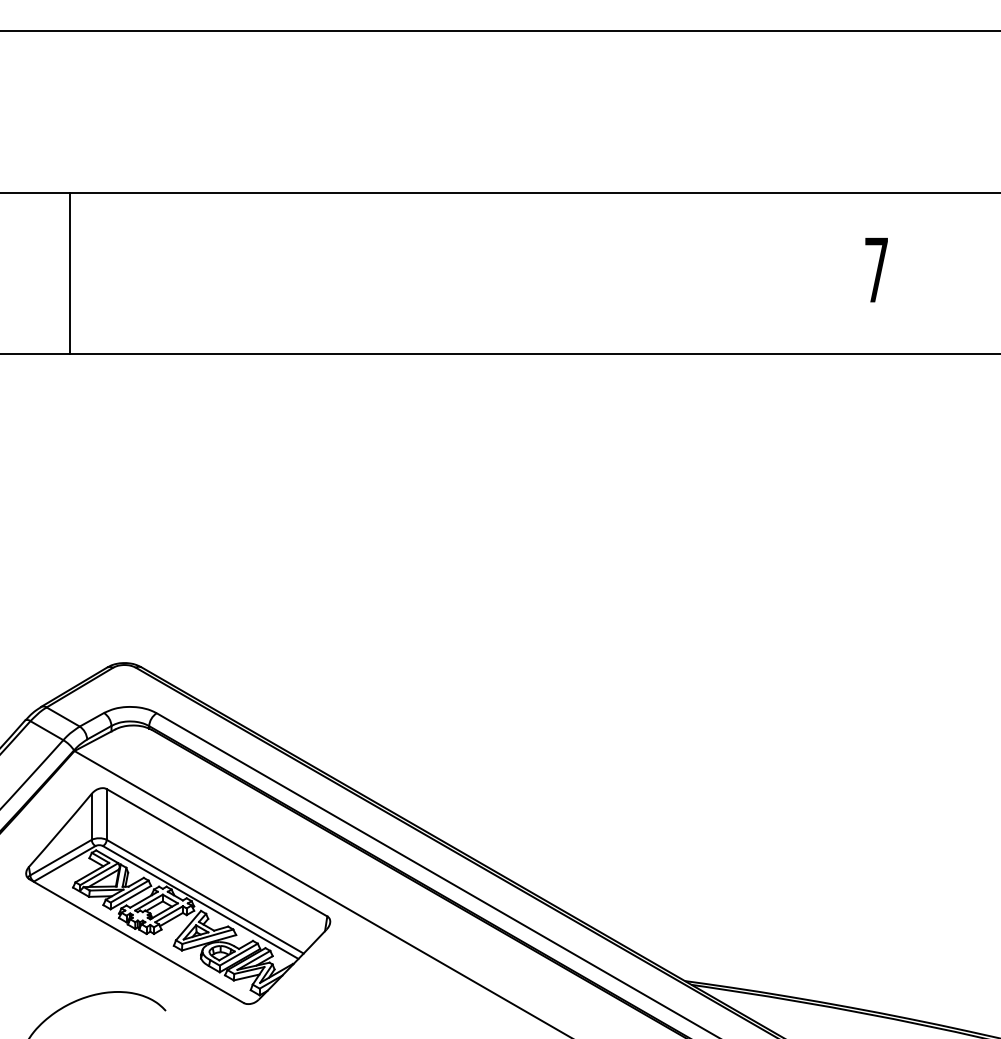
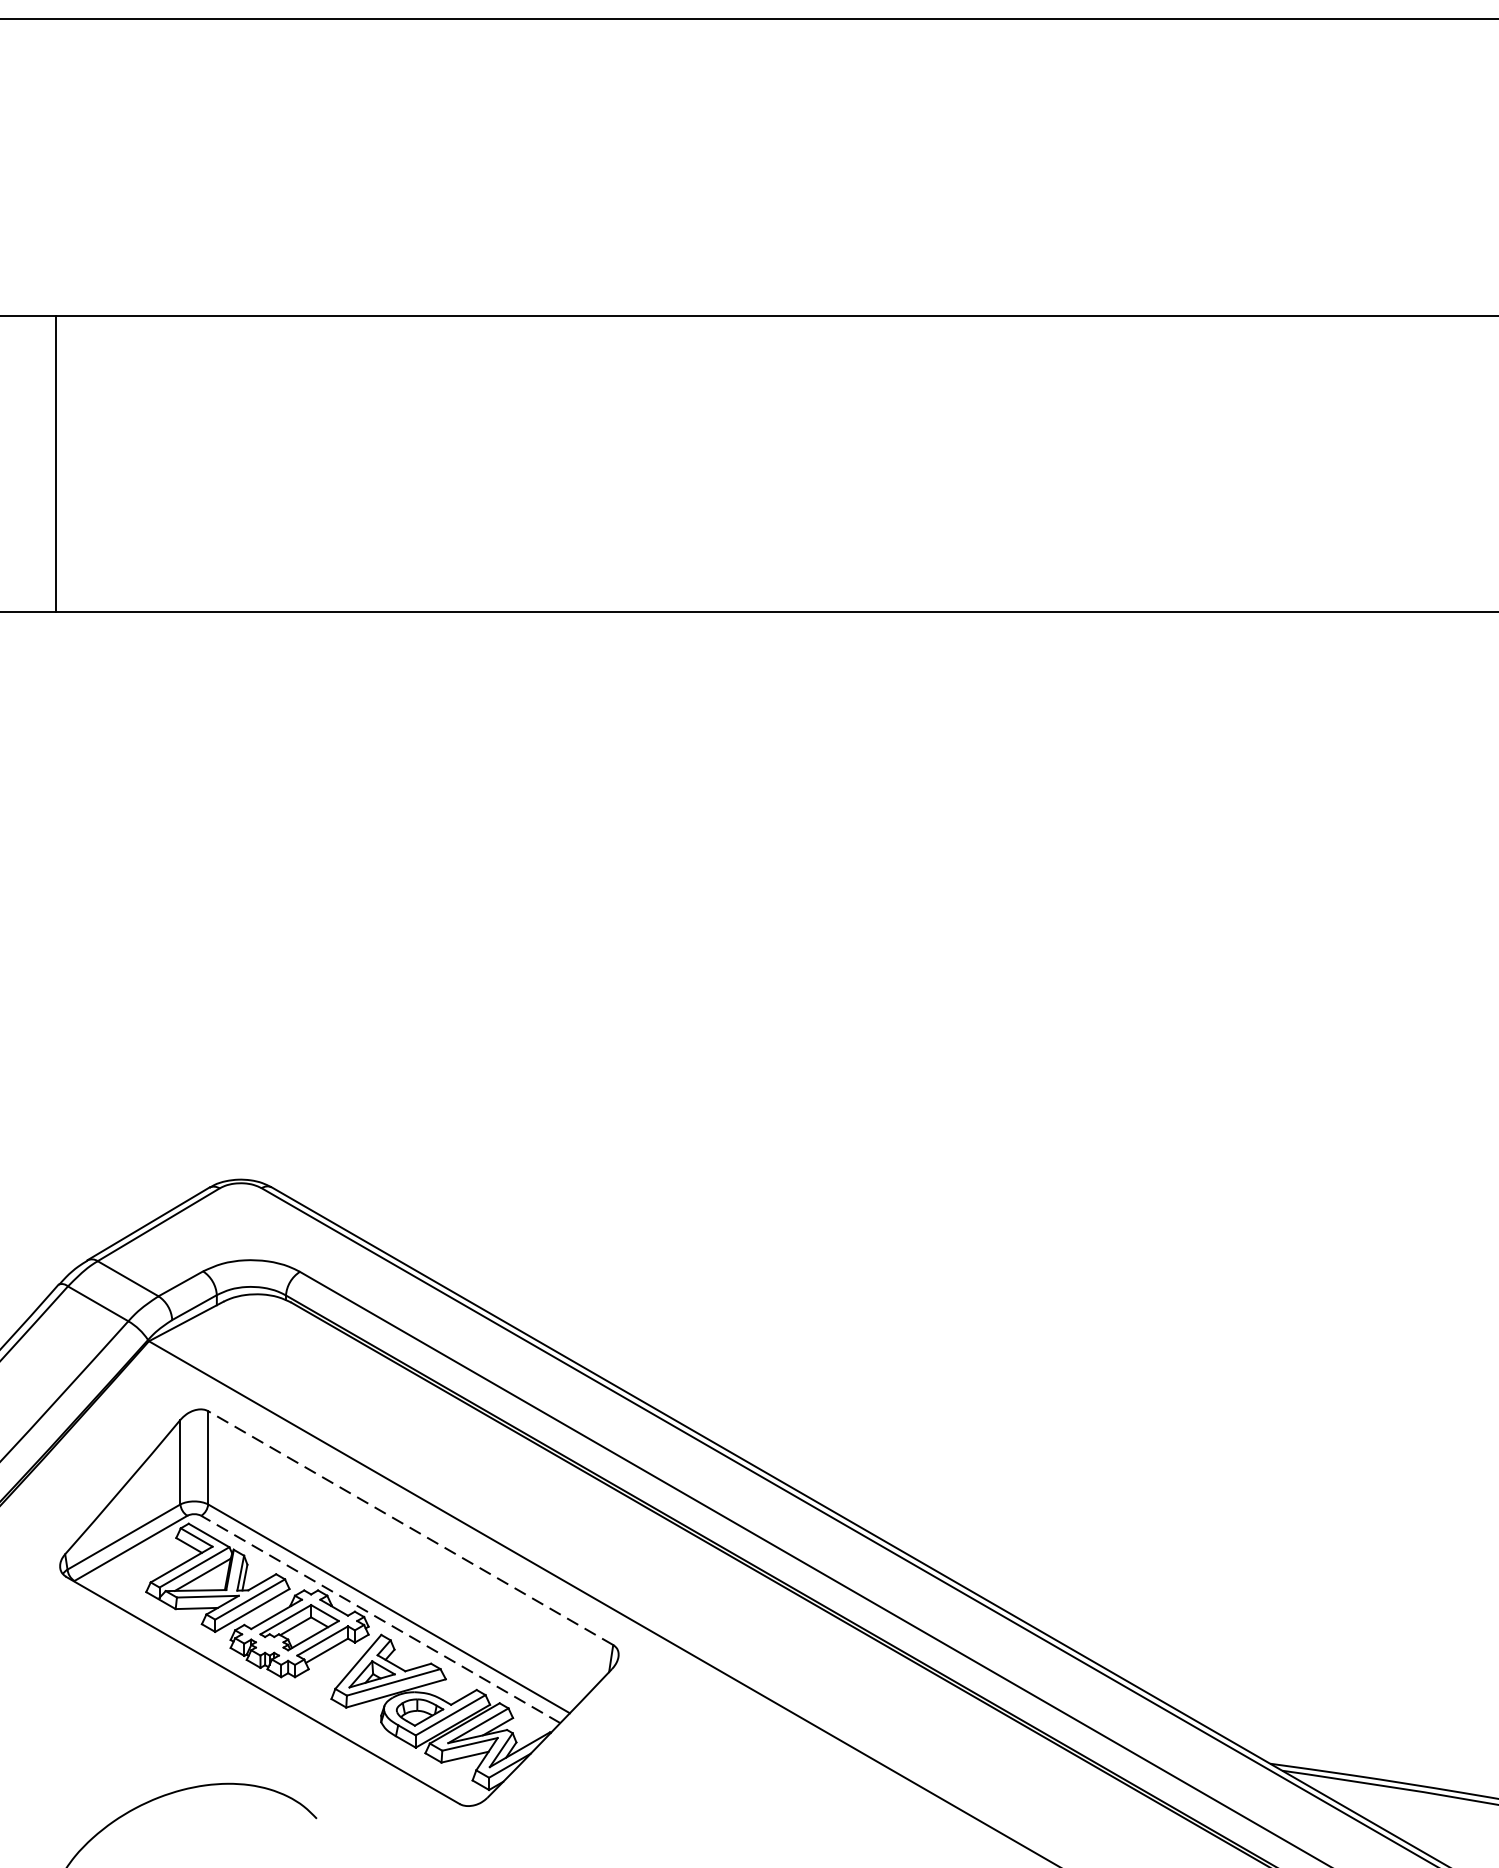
line: (70, 272) -> (57, 462), moved
line: (216, 852) -> (409, 1527), solid -> dashed
line: (200, 902) -> (380, 1619), solid -> dashed

